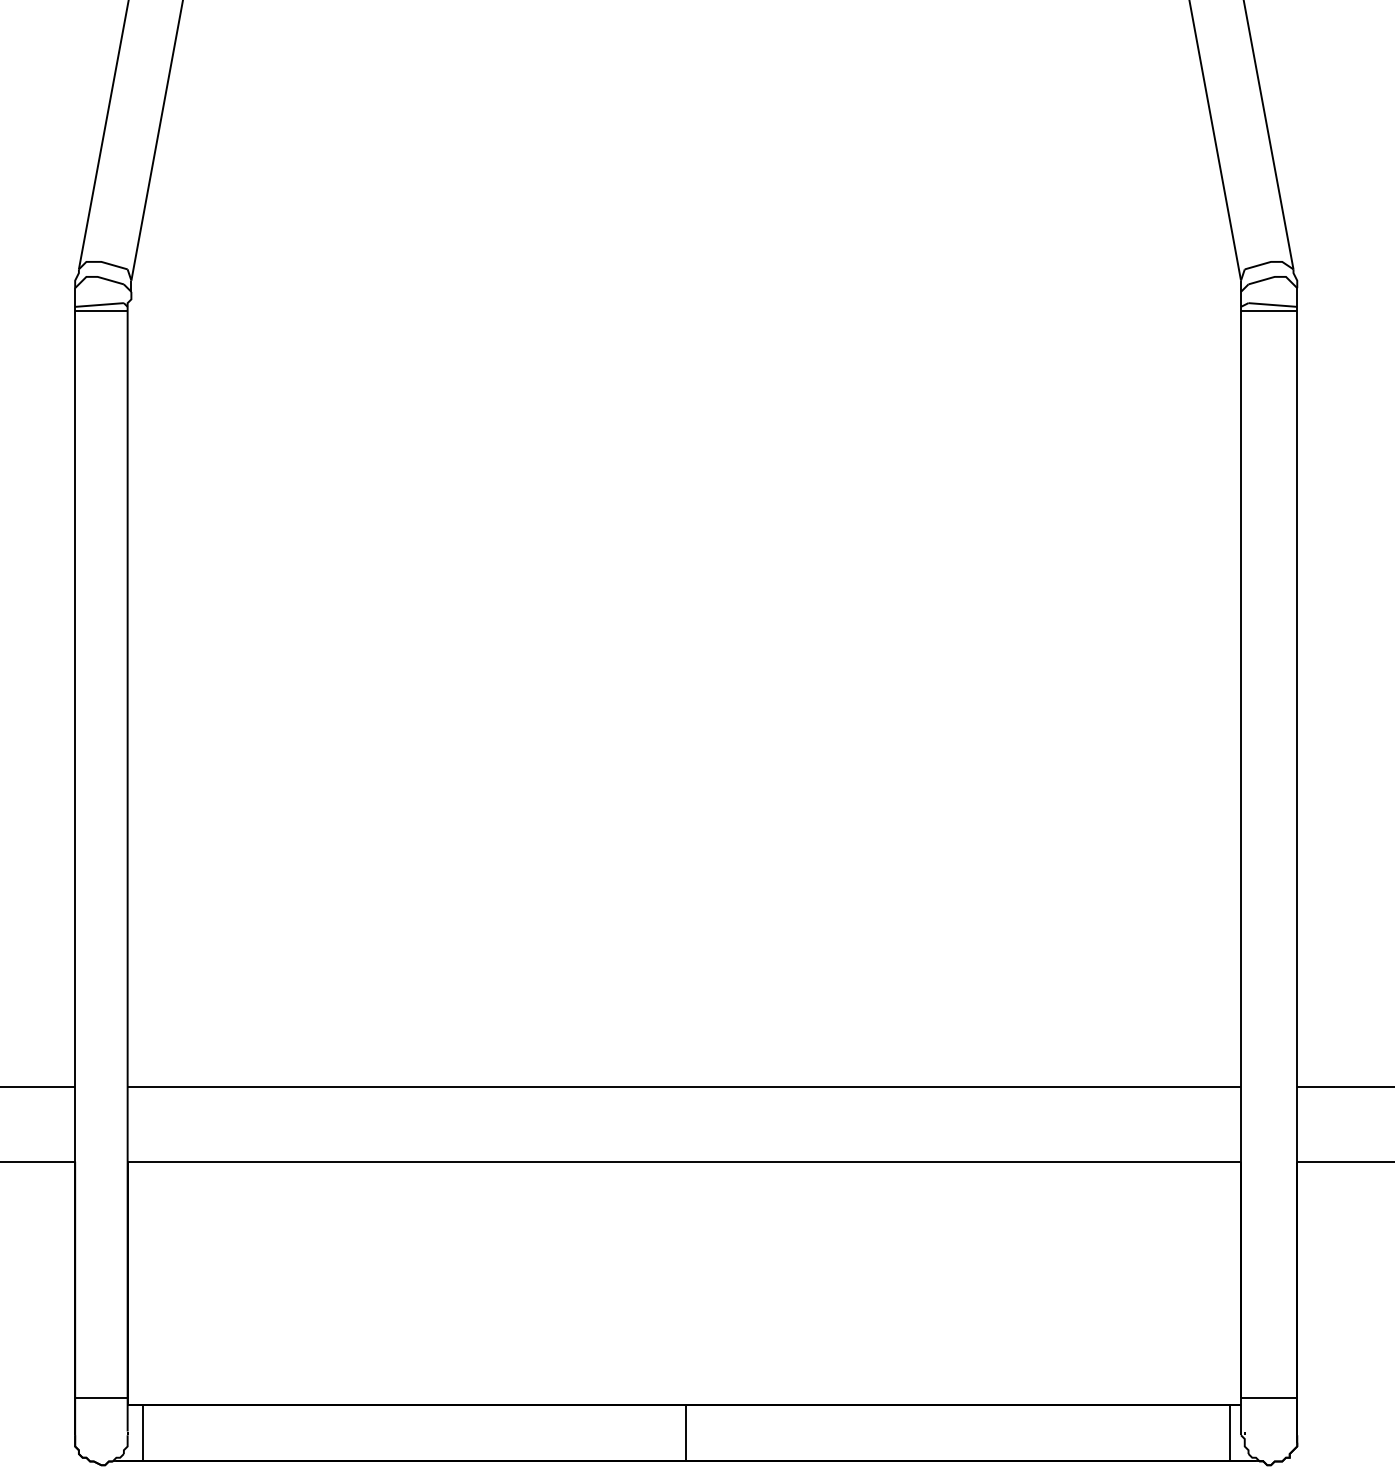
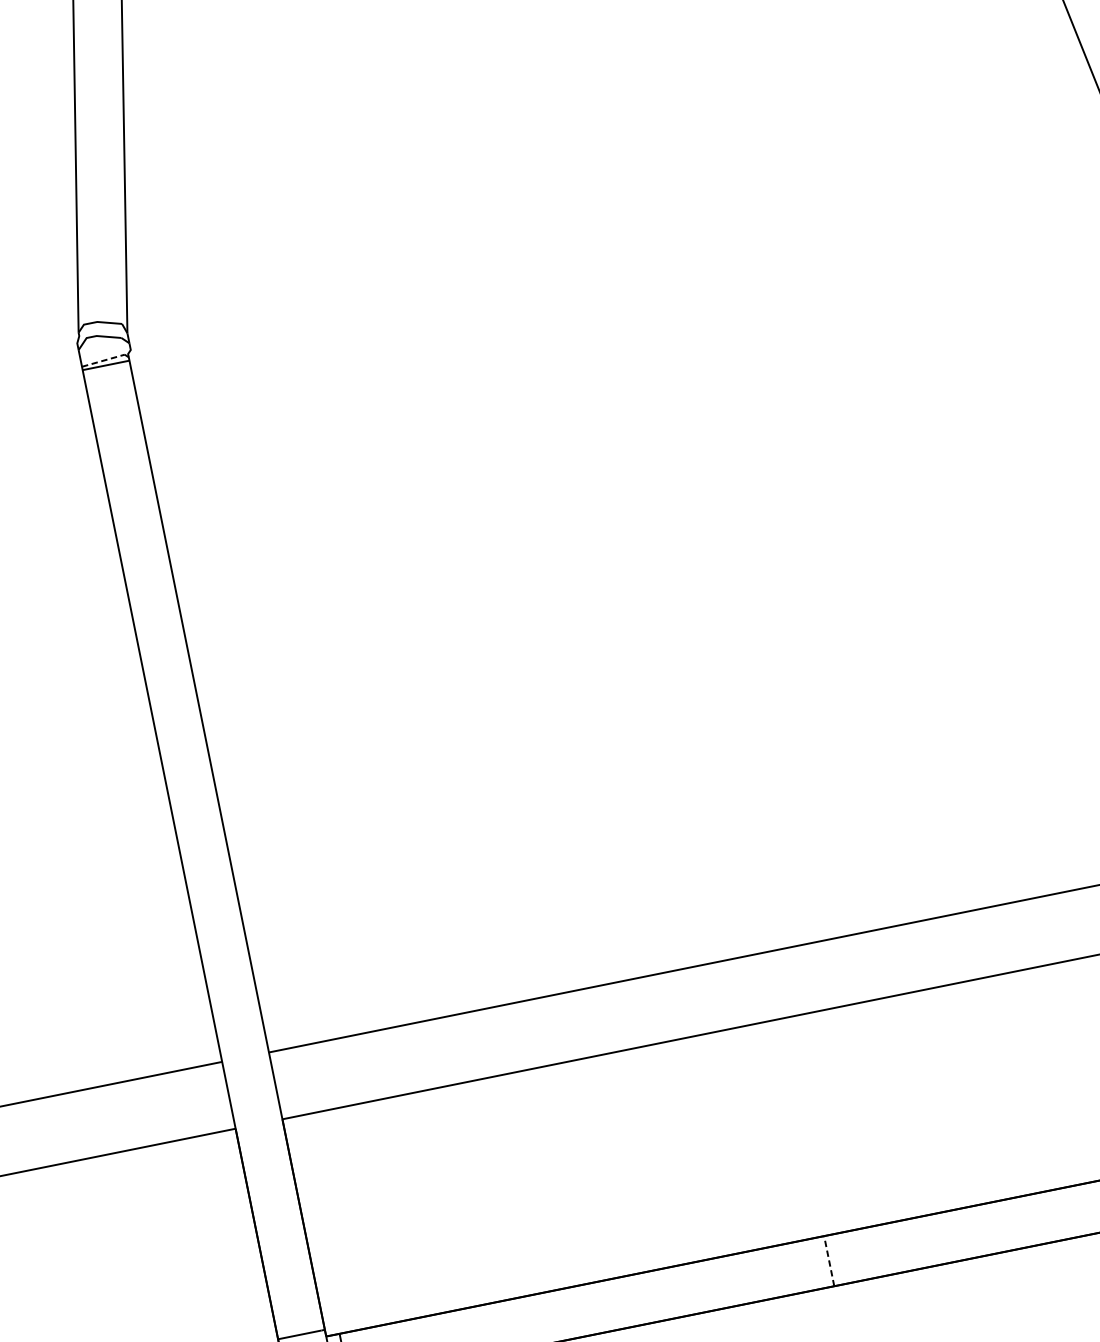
line: (100, 304) -> (104, 360), solid -> dashed
line: (686, 1432) -> (829, 1260), solid -> dashed

